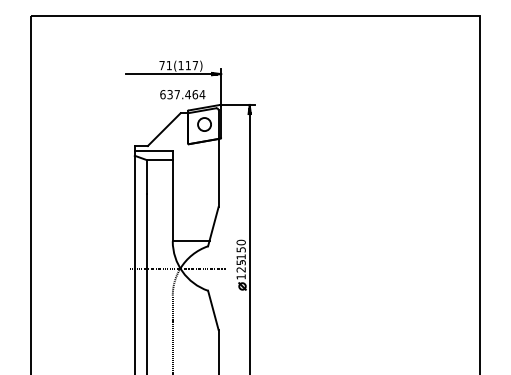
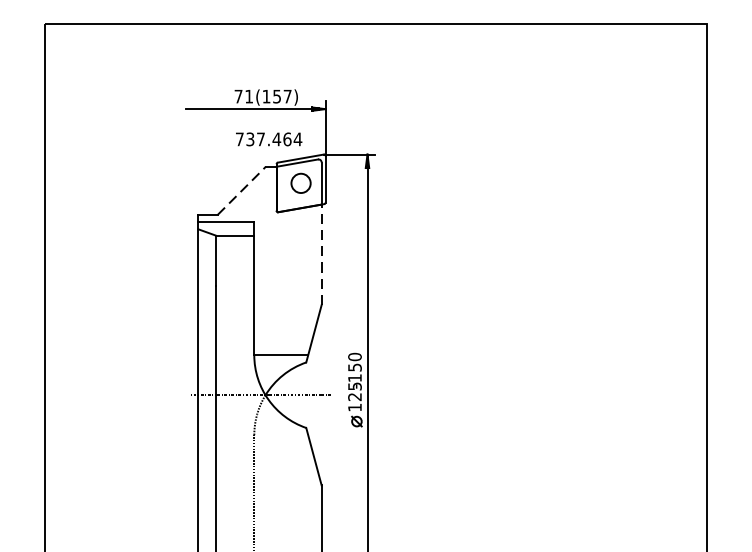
text: (187, 65) -> (275, 96), (117) -> (157)
text: (162, 94) -> (239, 139), 637.464 -> 737.464
line: (164, 129) -> (242, 190), solid -> dashed
line: (218, 172) -> (321, 253), solid -> dashed

